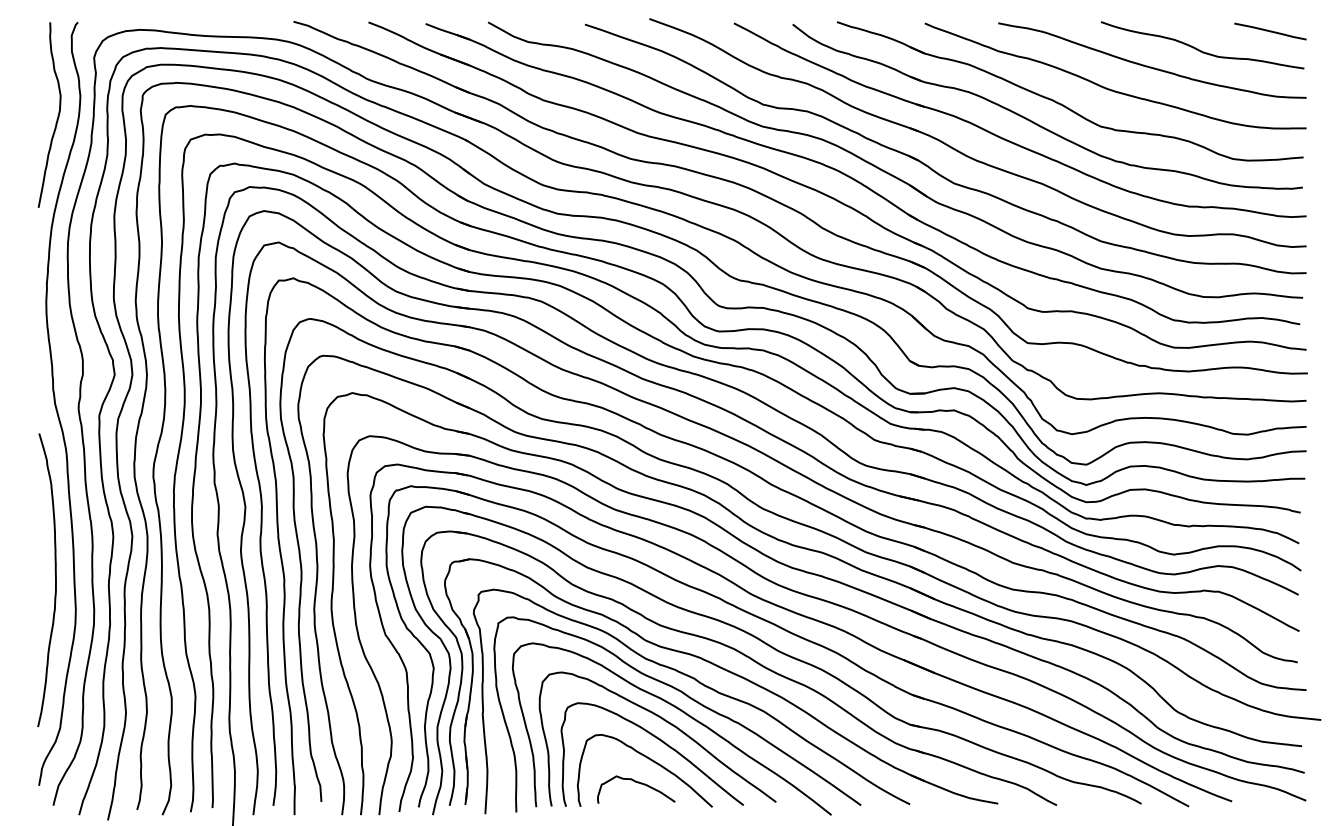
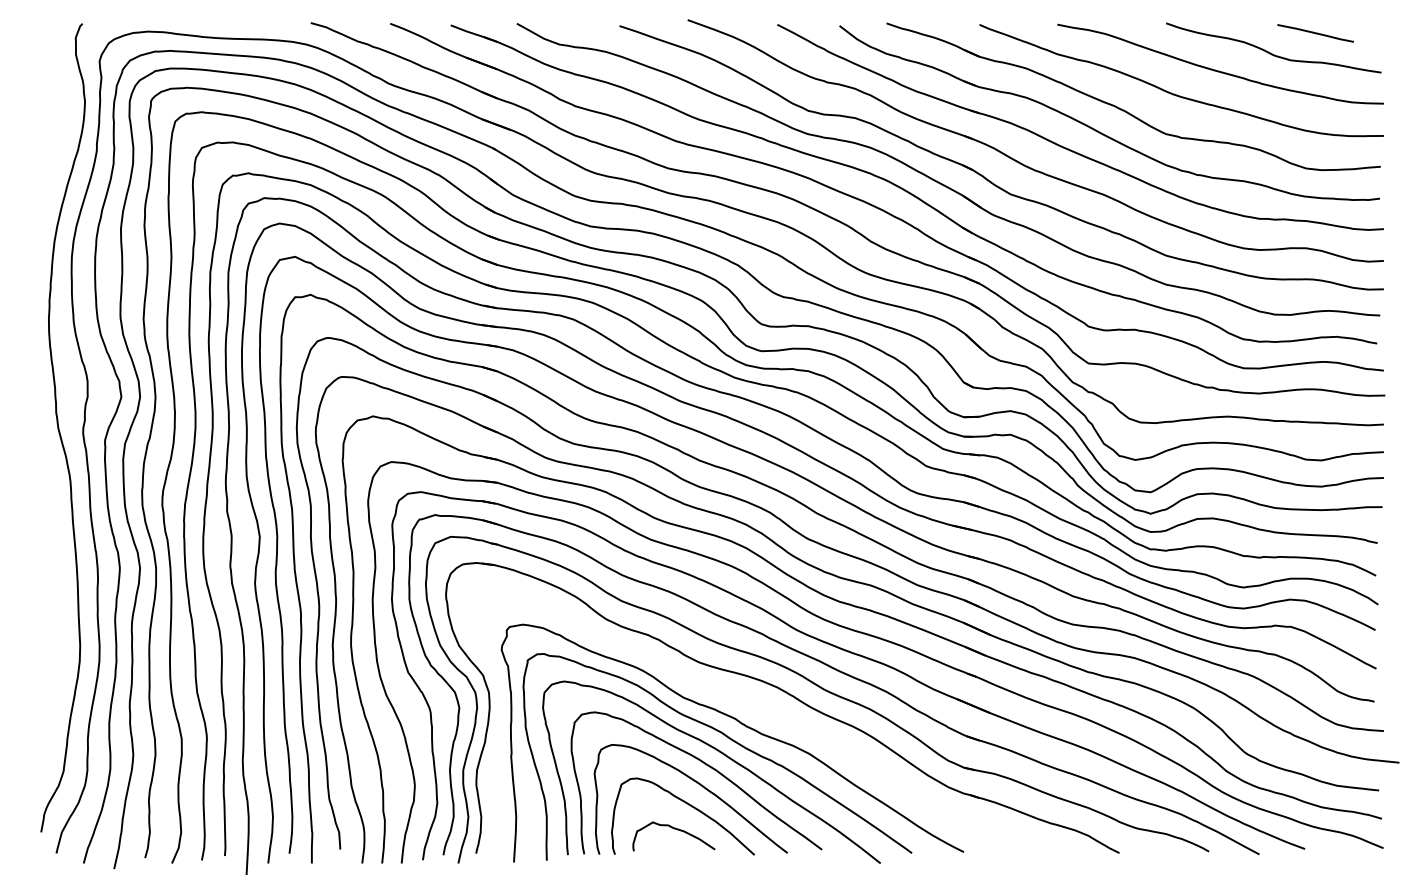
line: (1270, 31) -> (1315, 33), moved
curve: (57, 116) -> (60, 123), removed
curve: (55, 580) -> (58, 614), removed
part: (726, 671) -> (769, 711), removed

